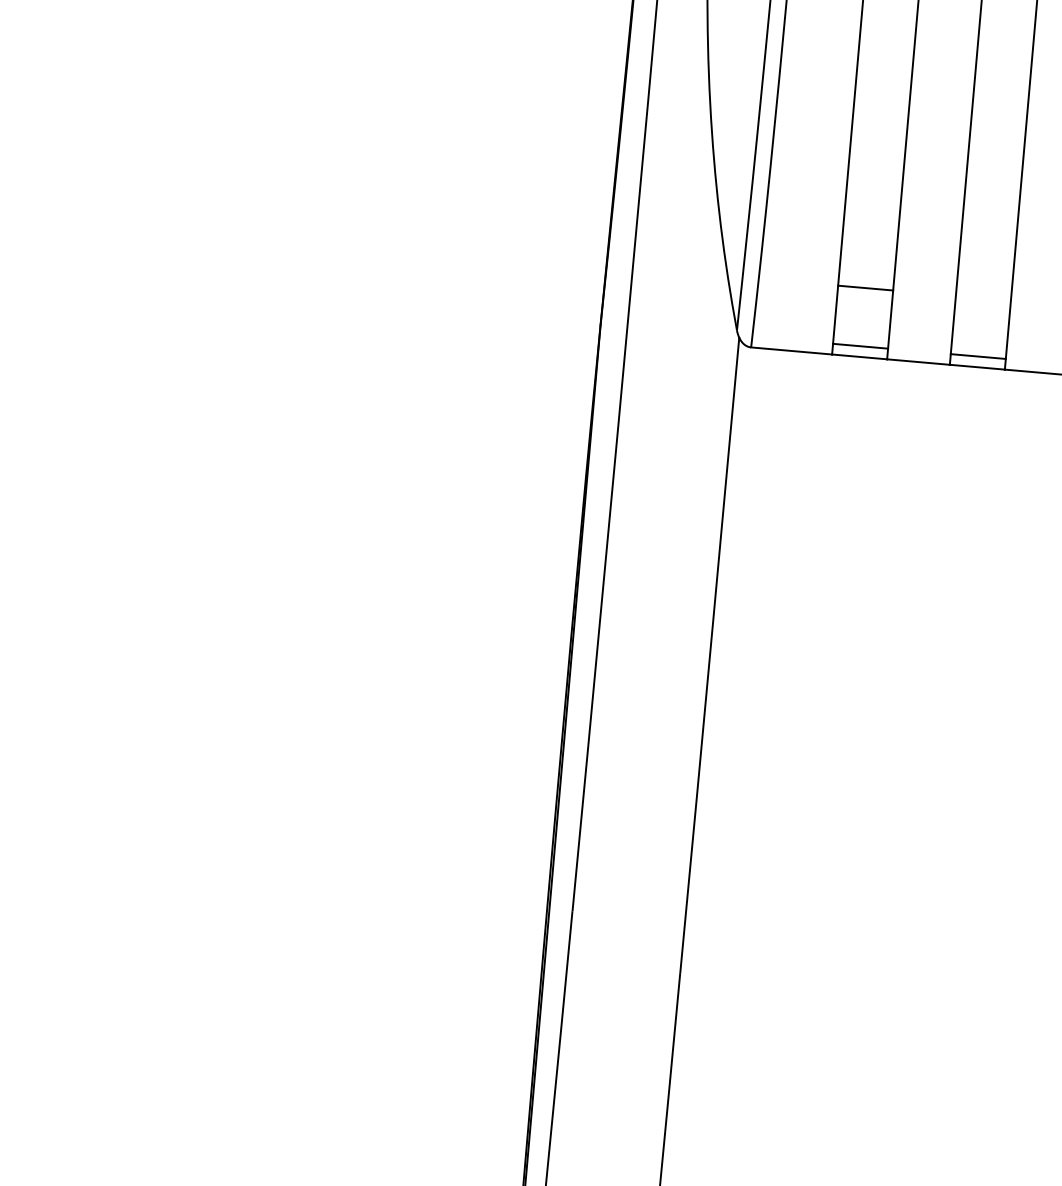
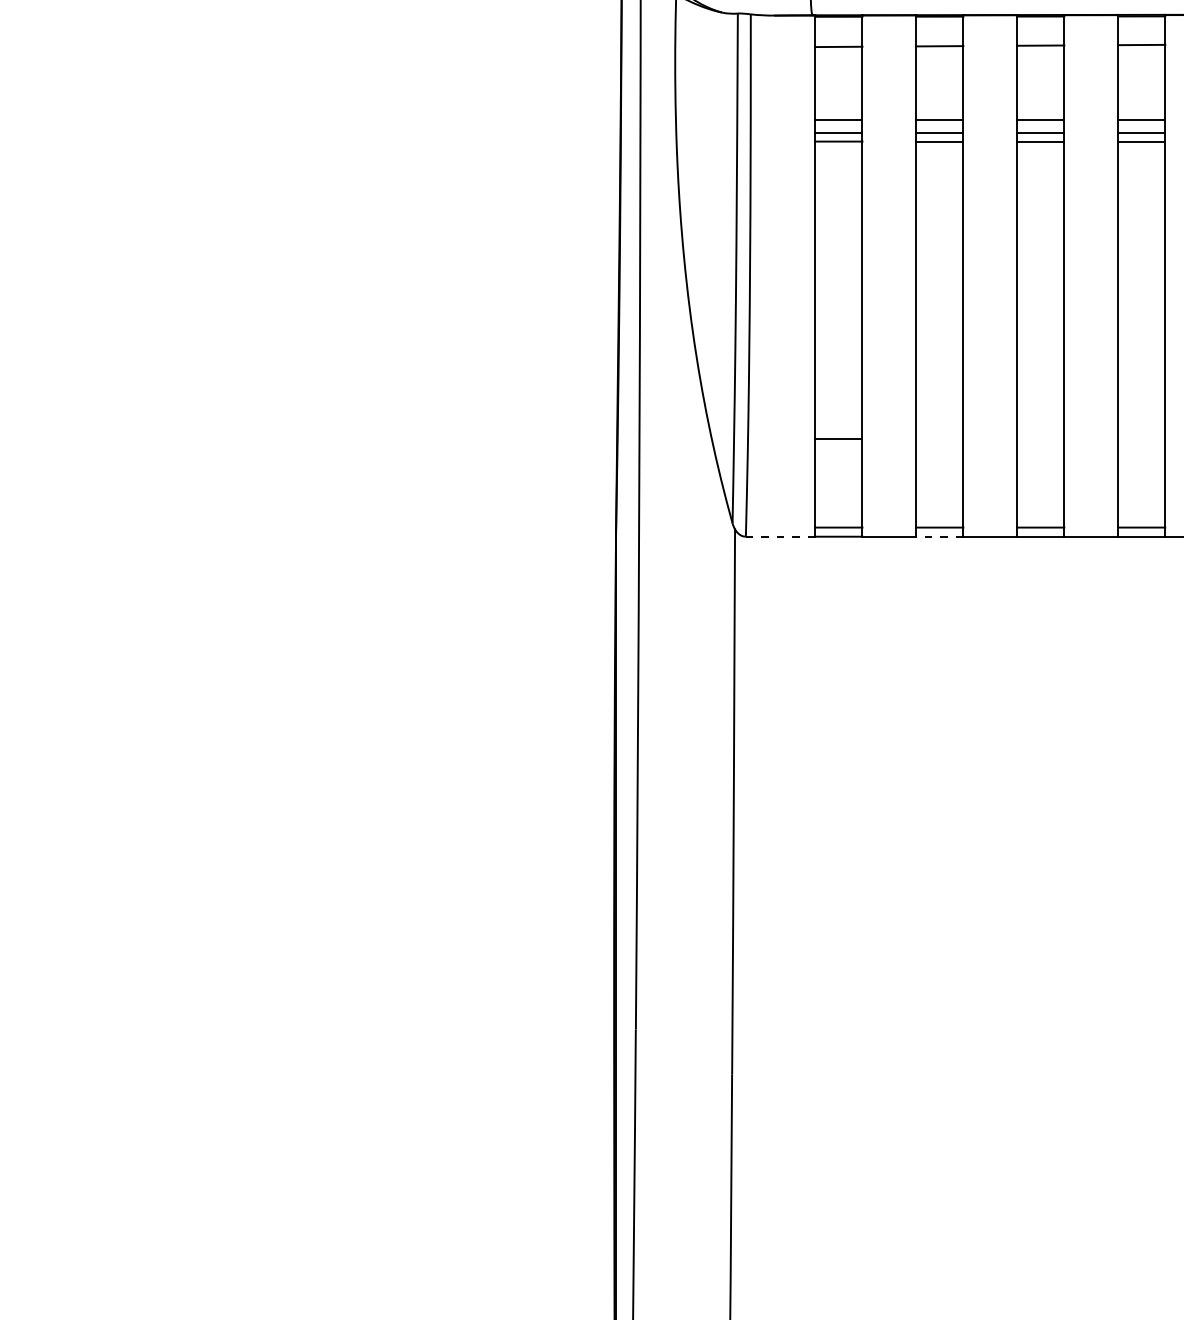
line: (865, 287) -> (838, 438), moved
line: (791, 350) -> (780, 536), solid -> dashed
line: (977, 366) -> (939, 536), solid -> dashed

